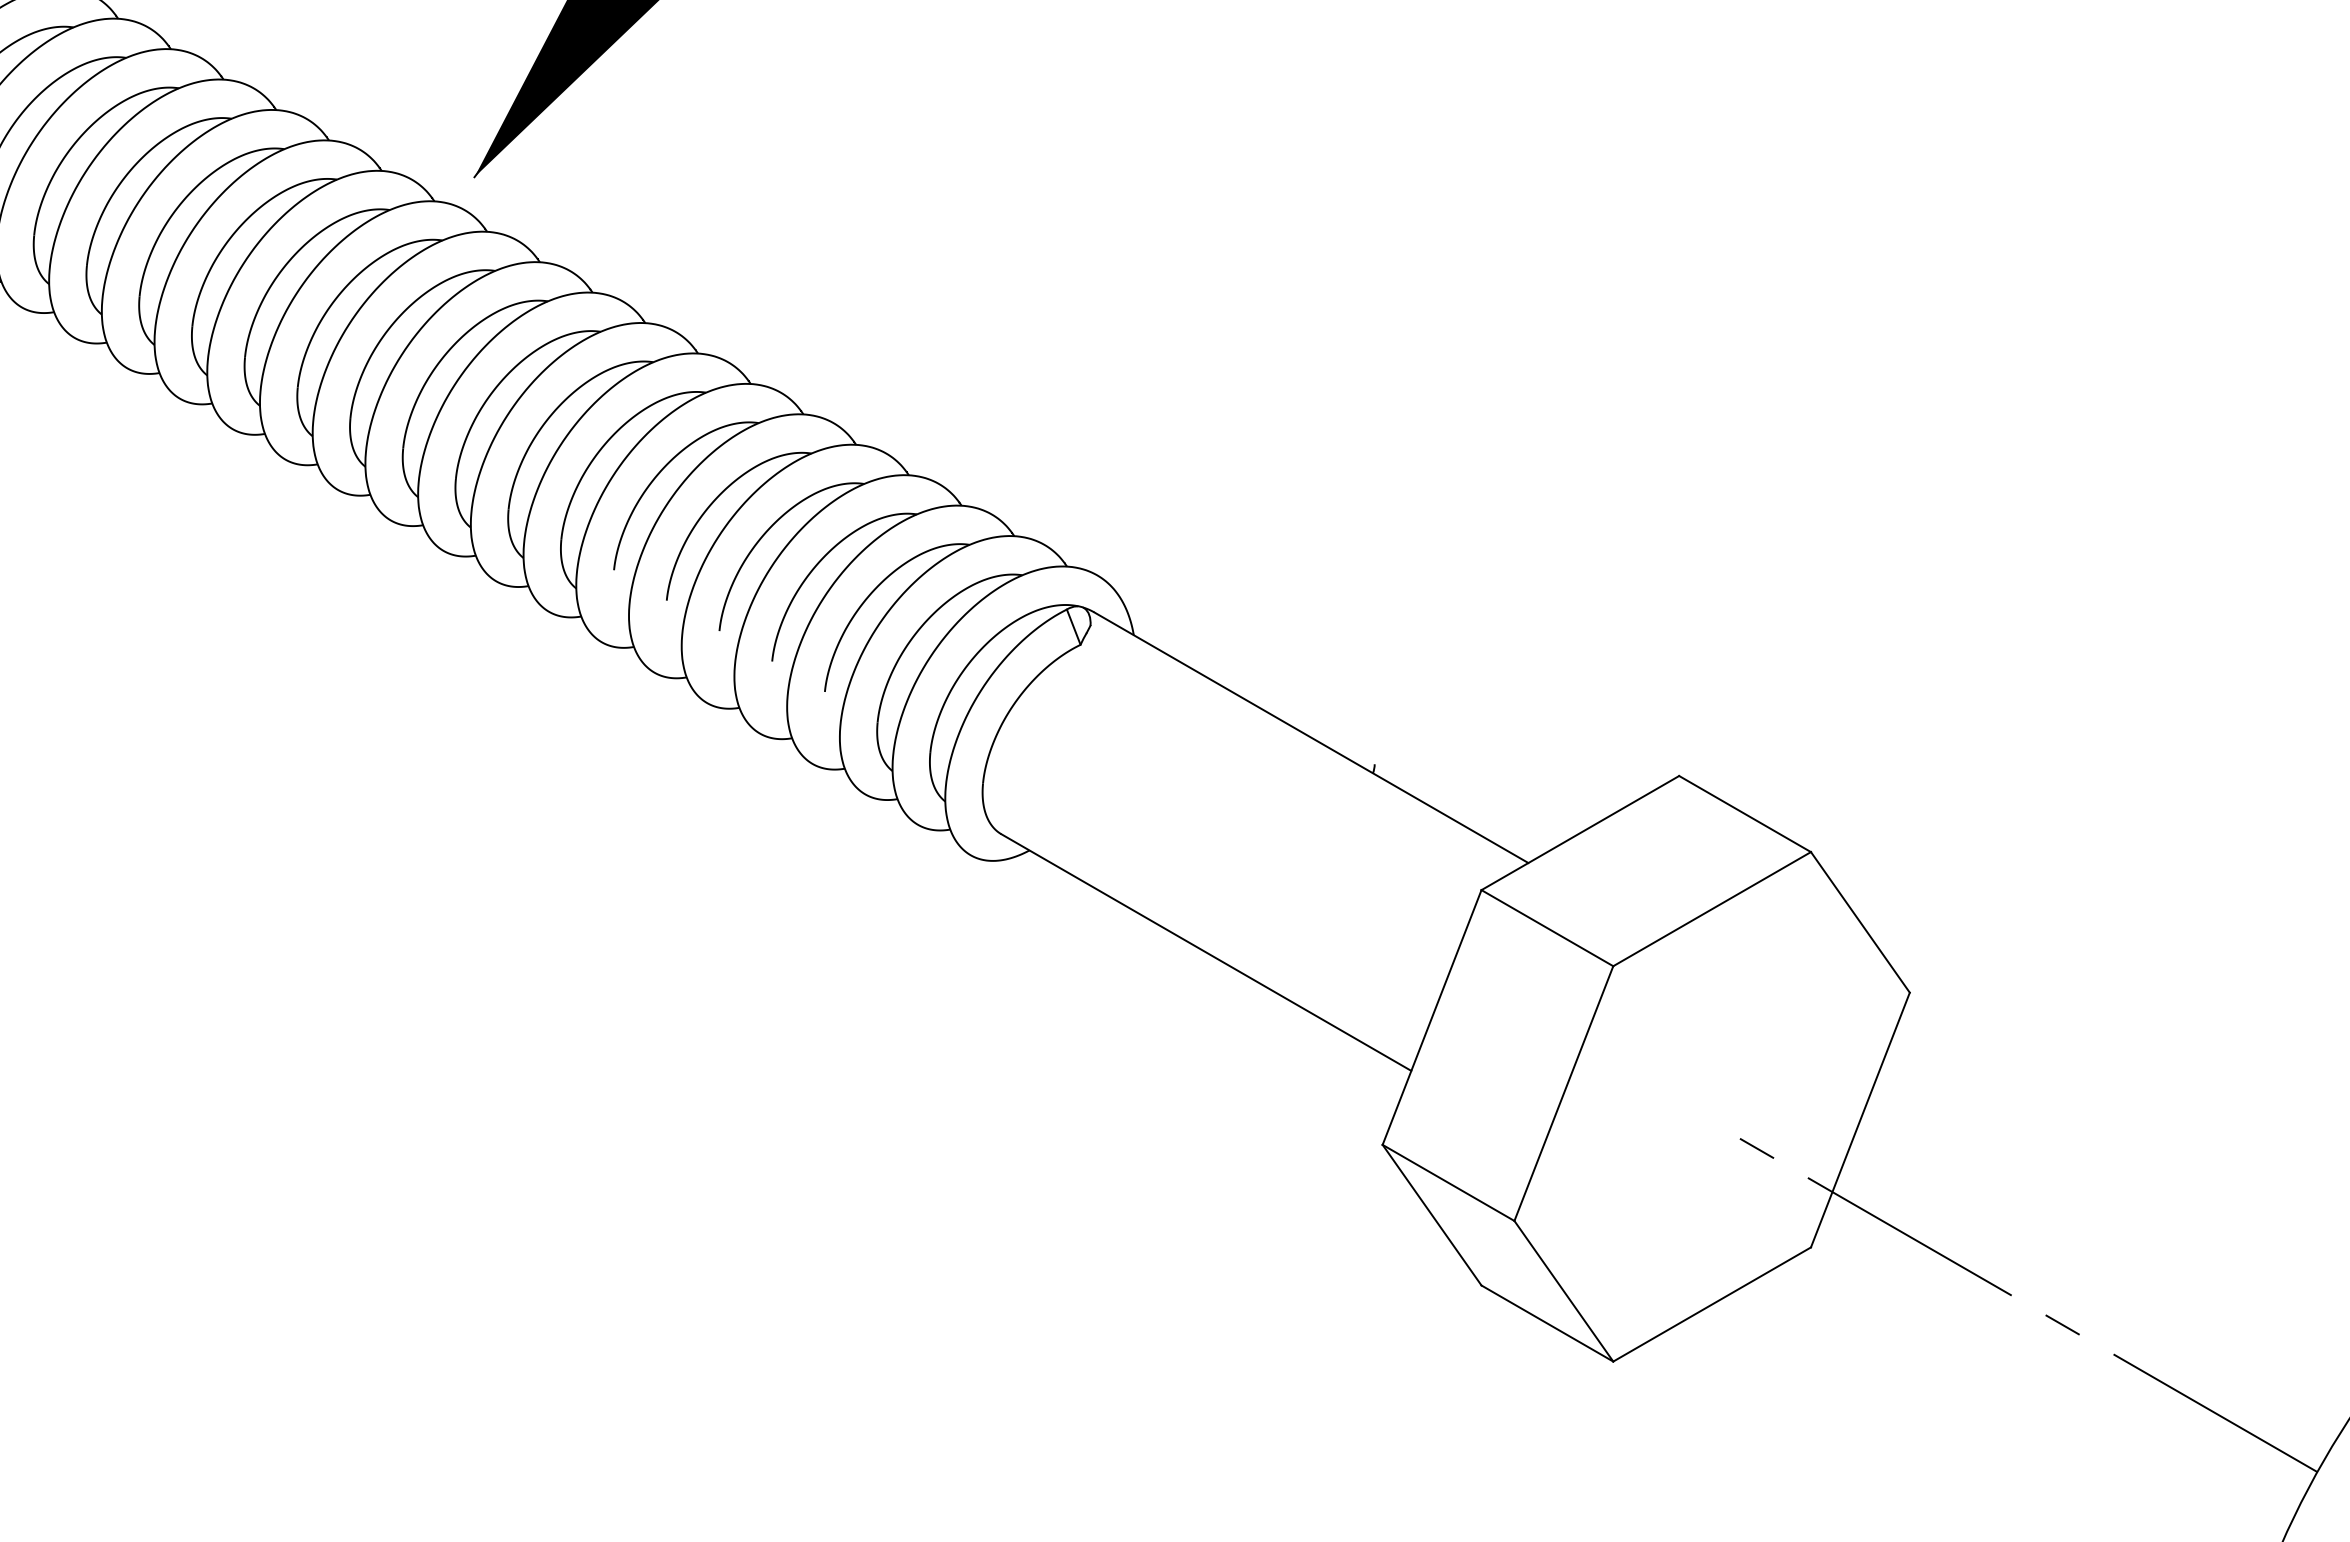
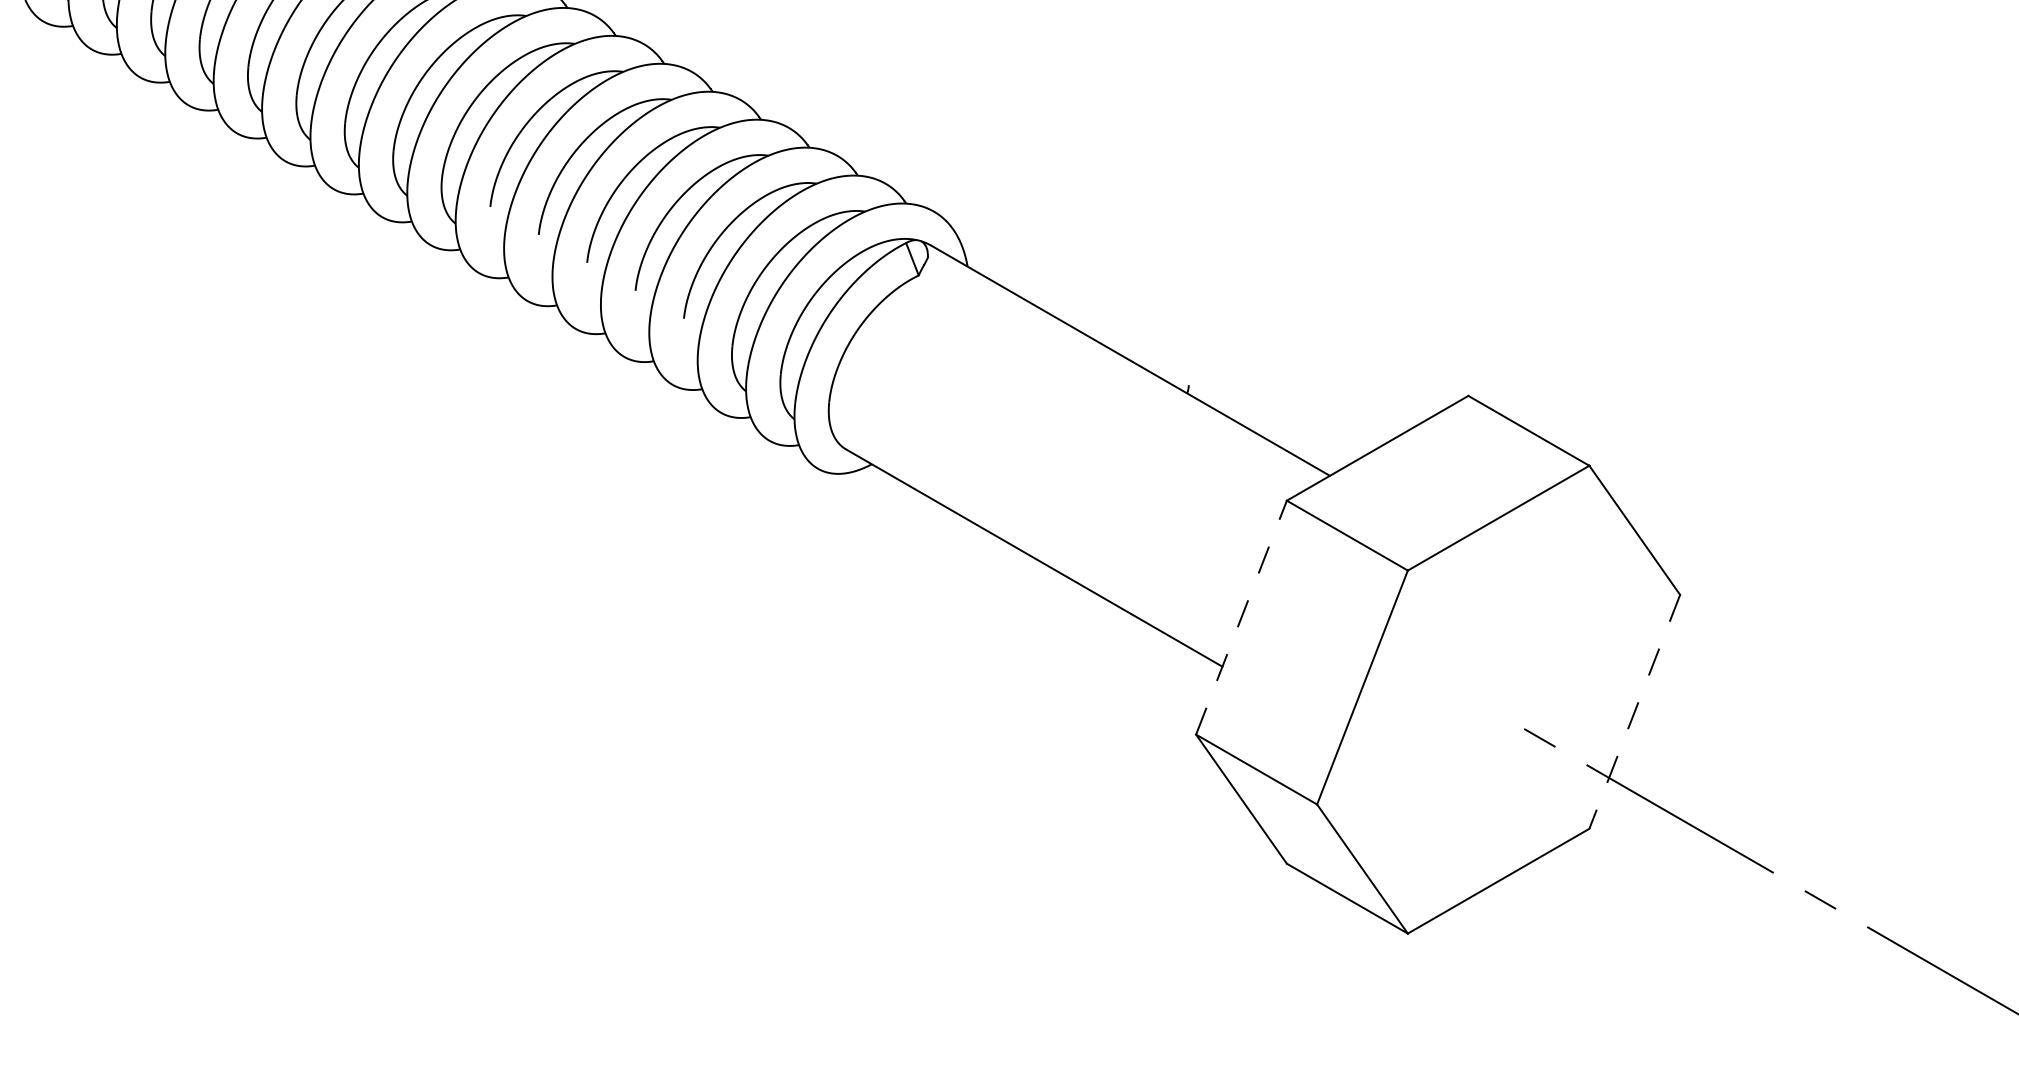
line: (1432, 1017) -> (1241, 617), solid -> dashed
line: (1860, 1120) -> (1634, 712), solid -> dashed

